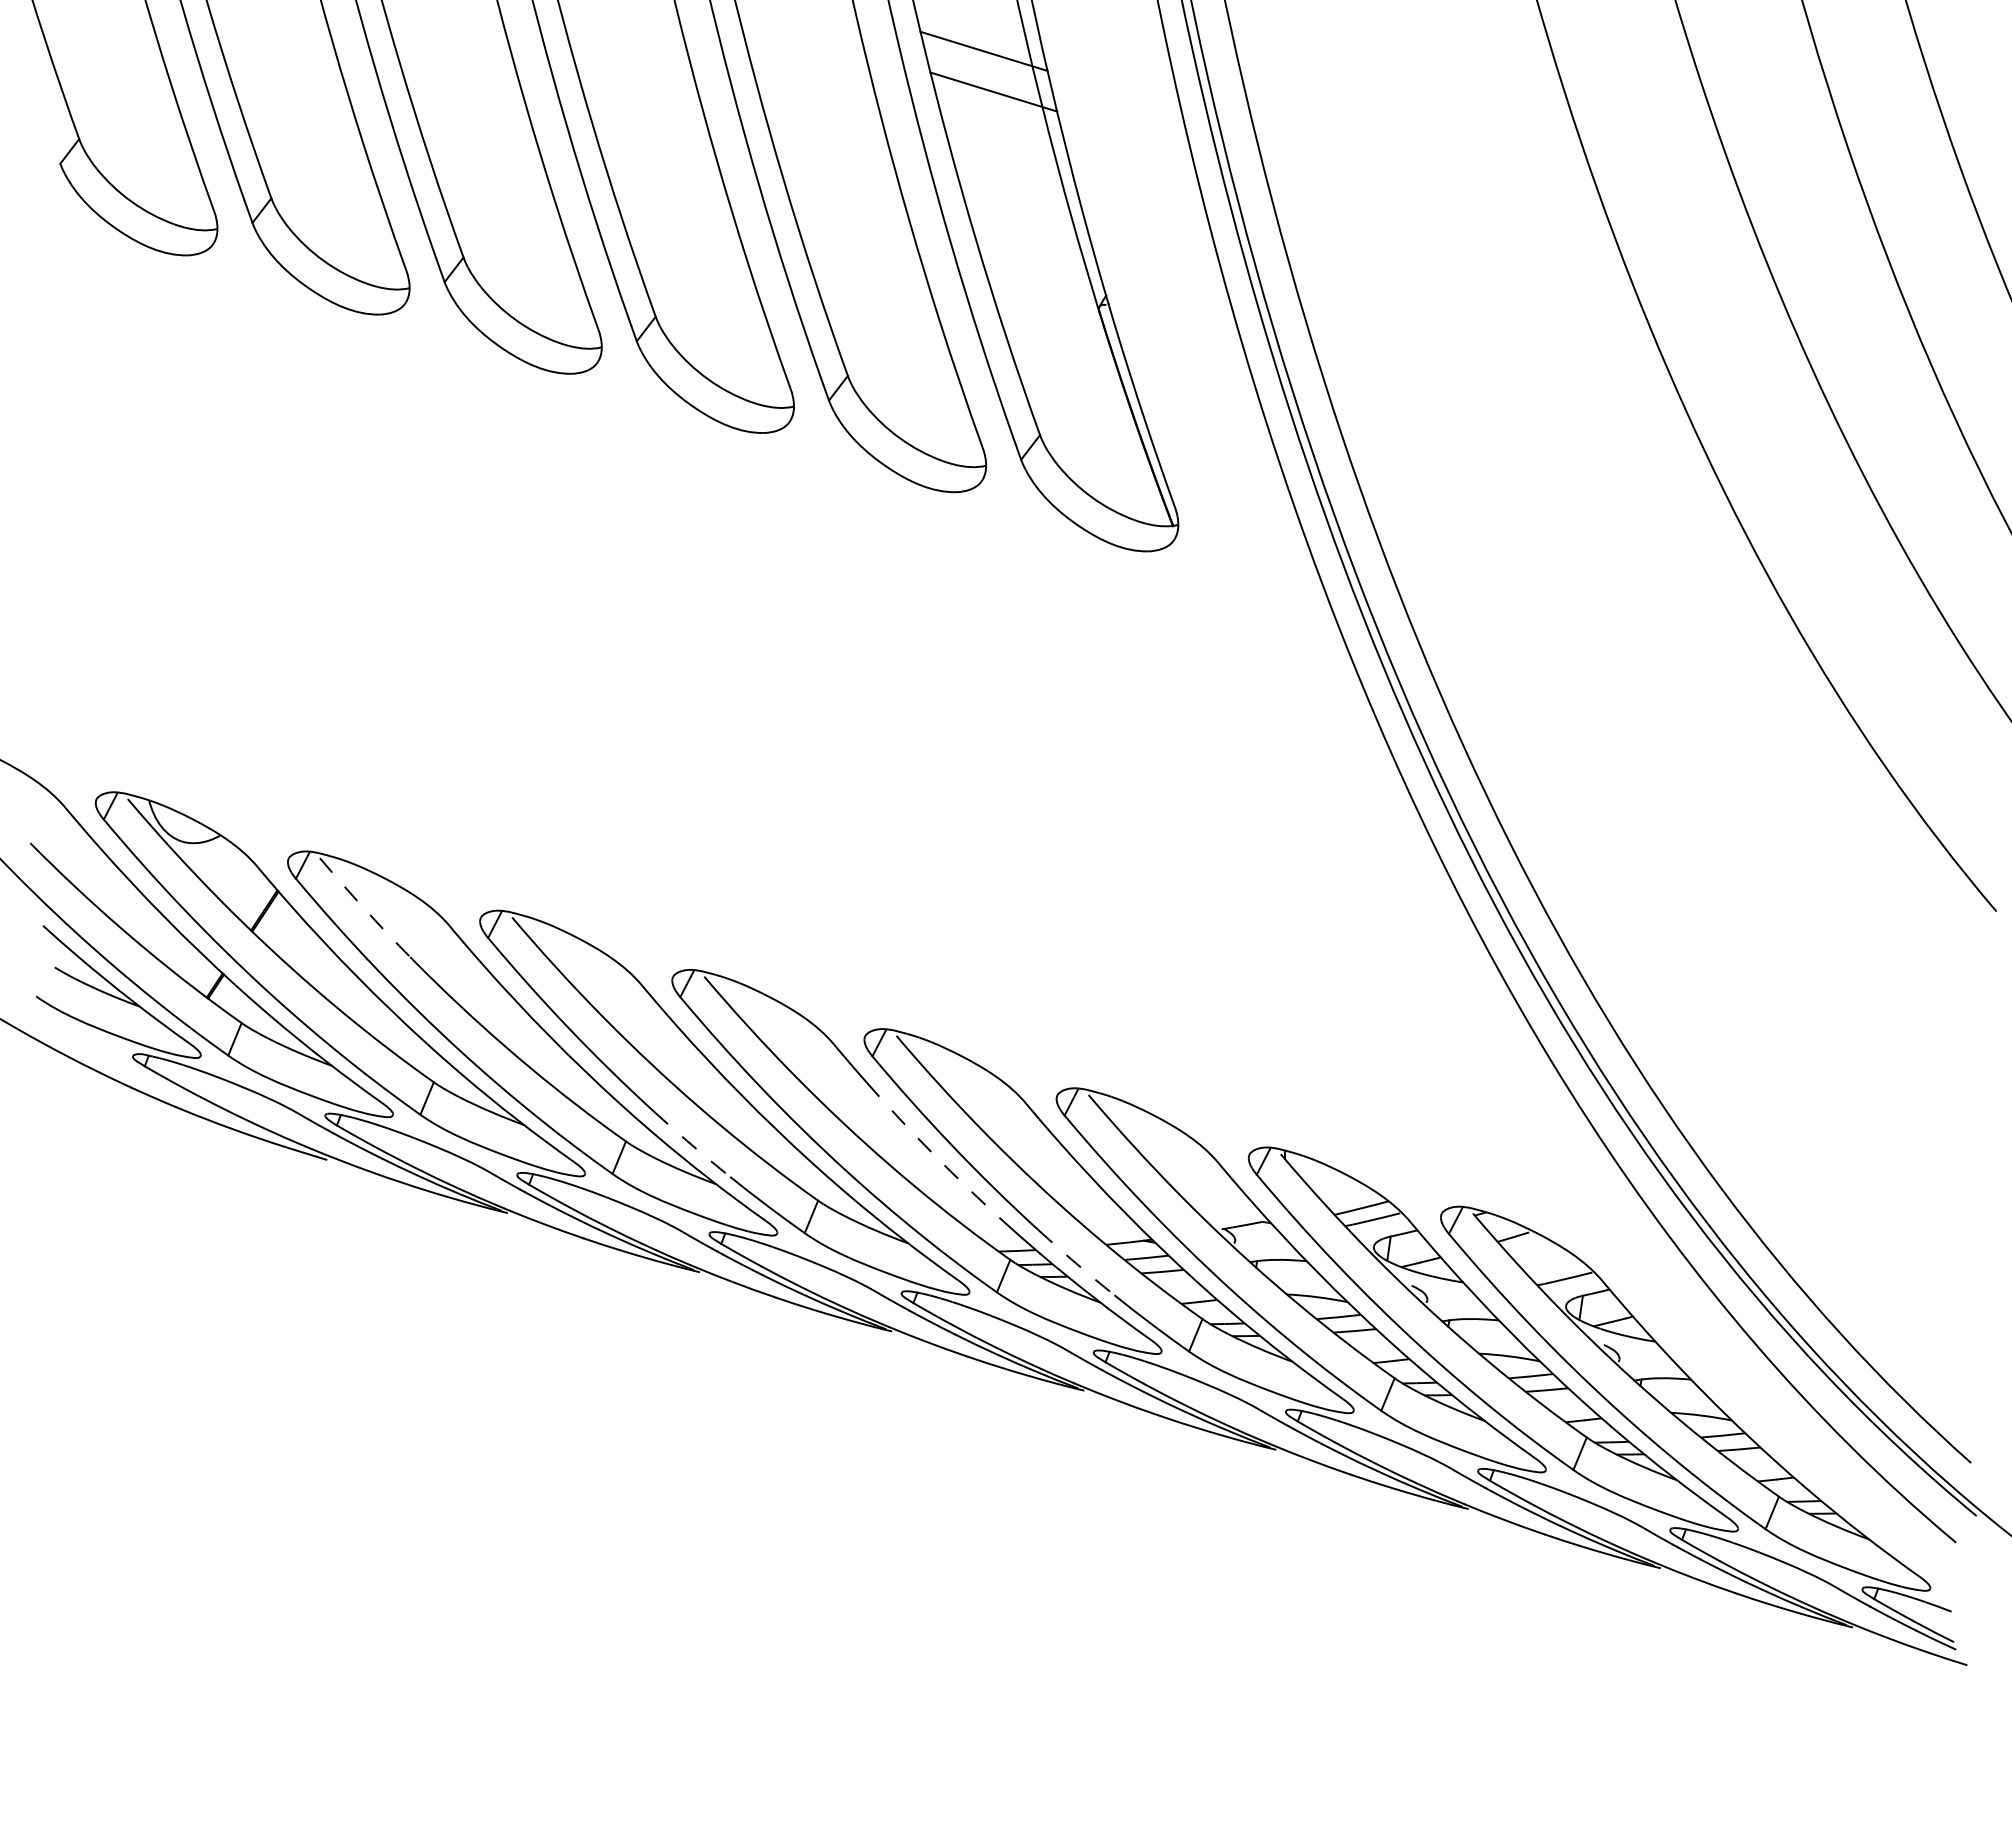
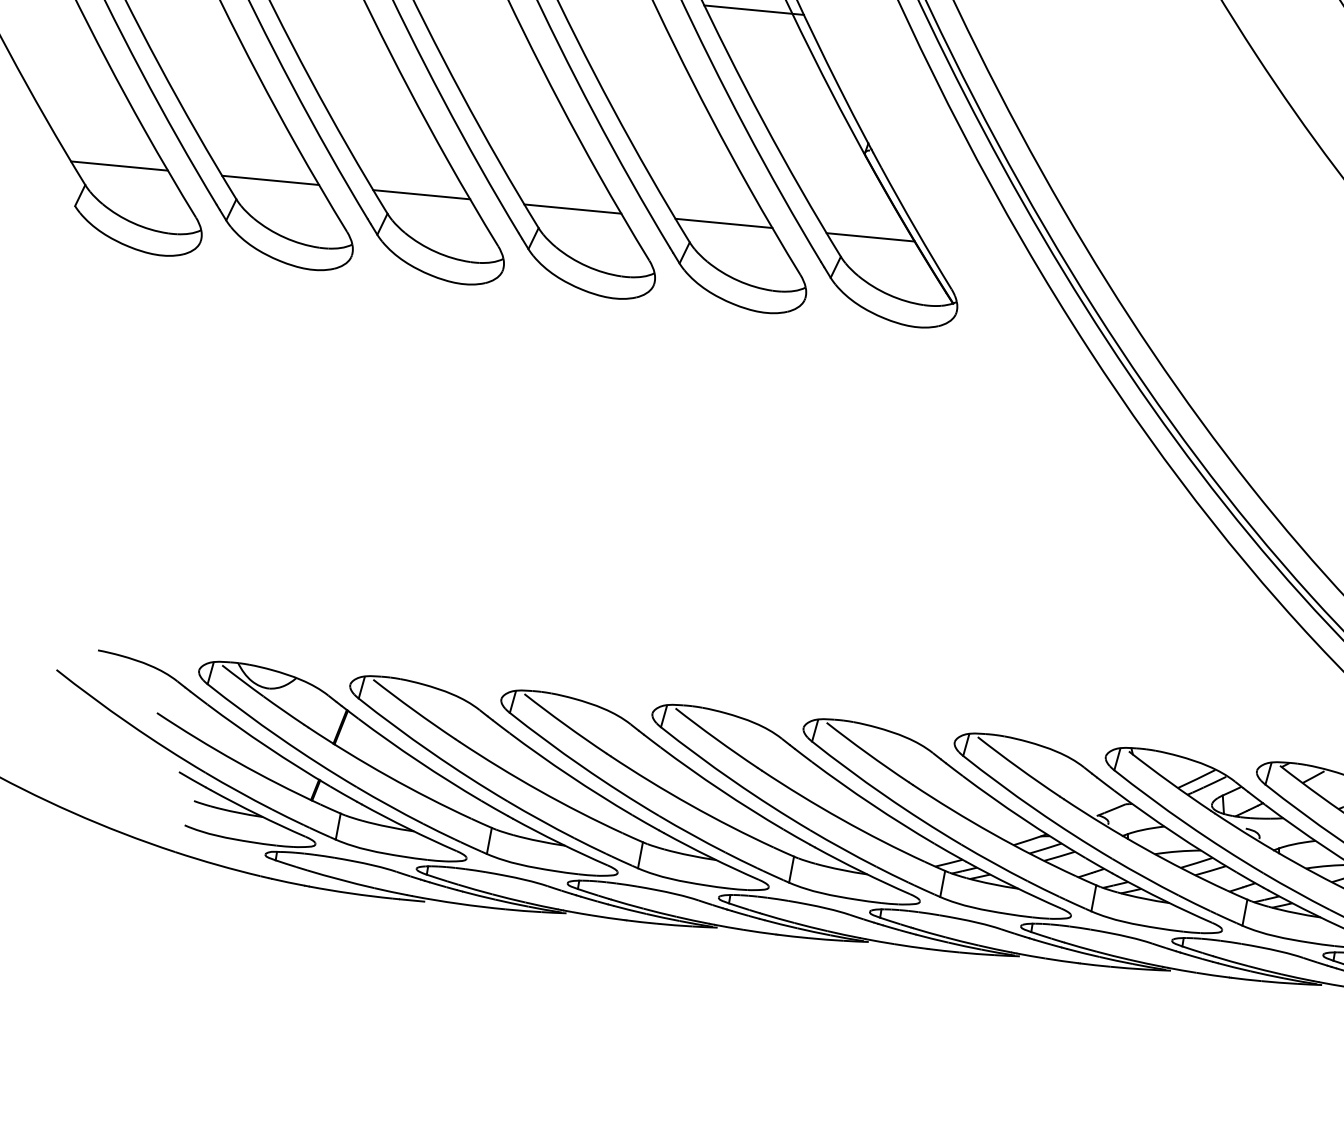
line: (128, 123) -> (119, 165), added
line: (320, 182) -> (270, 180), added
line: (512, 242) -> (421, 195), added
line: (704, 301) -> (572, 209), added
line: (896, 360) -> (723, 223), added
line: (1084, 417) -> (871, 236), added
arc: (364, 908) -> (413, 710), dashed -> solid
arc: (691, 1144) -> (691, 834), dashed -> solid
arc: (933, 1154) -> (872, 804), dashed -> solid
arc: (1075, 1263) -> (993, 863), dashed -> solid

